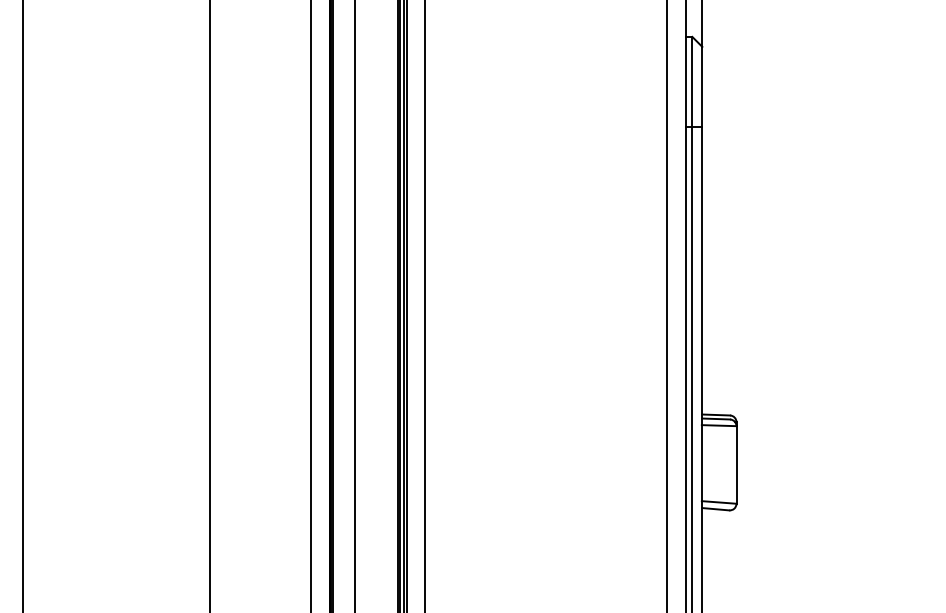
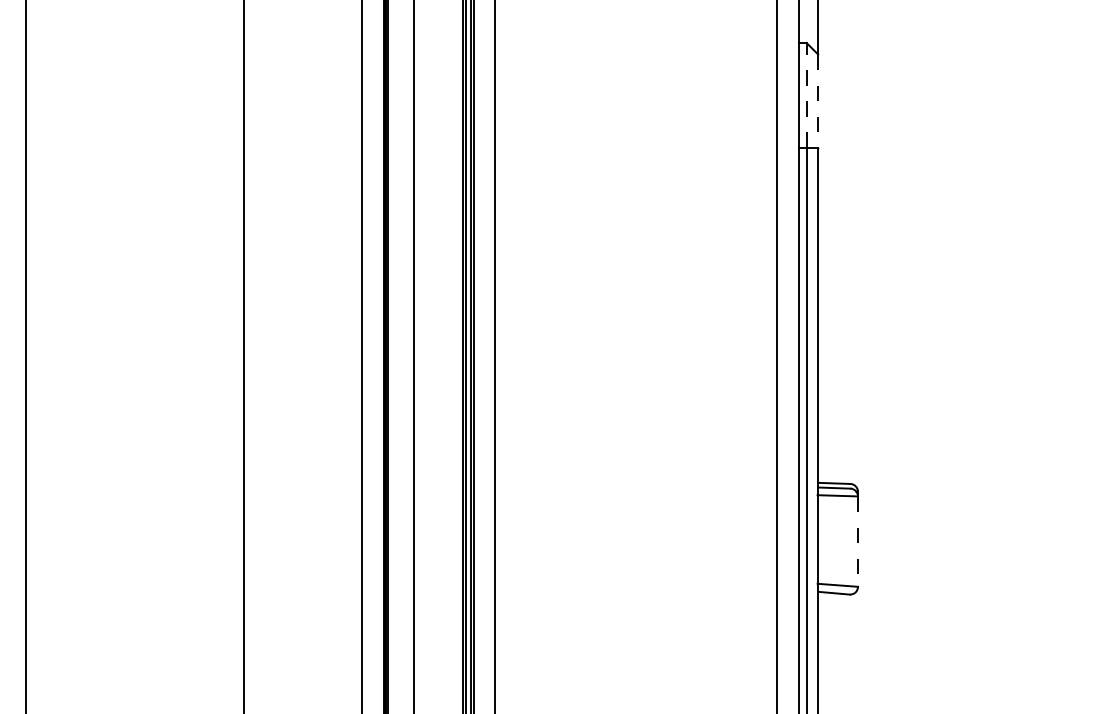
line: (692, 82) -> (806, 95), solid -> dashed
line: (702, 87) -> (818, 101), solid -> dashed
line: (736, 465) -> (858, 542), solid -> dashed

